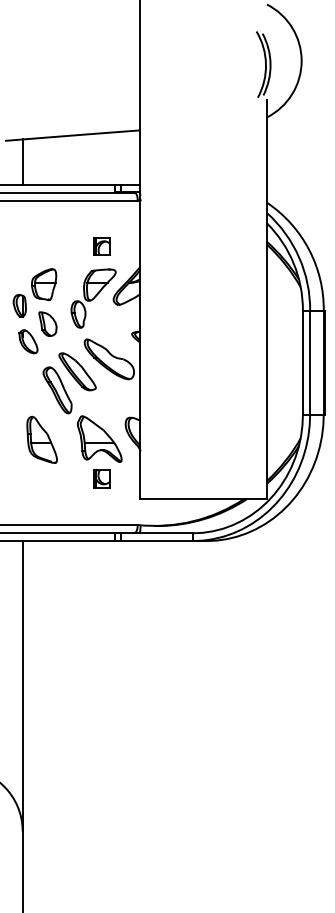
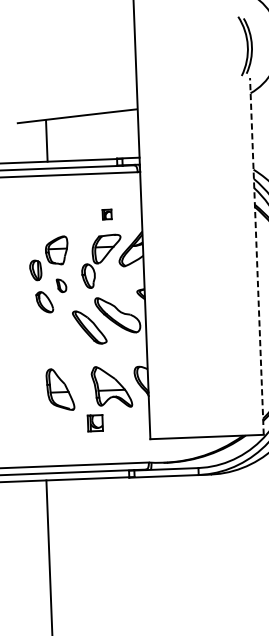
line: (22, 162) -> (46, 141), moved
part: (101, 246) -> (106, 214), size x0.6
line: (267, 299) -> (257, 256), solid -> dashed
part: (47, 323) -> (61, 285), size x0.6
part: (57, 390) -> (72, 344), removed
part: (101, 478) -> (95, 422), moved

